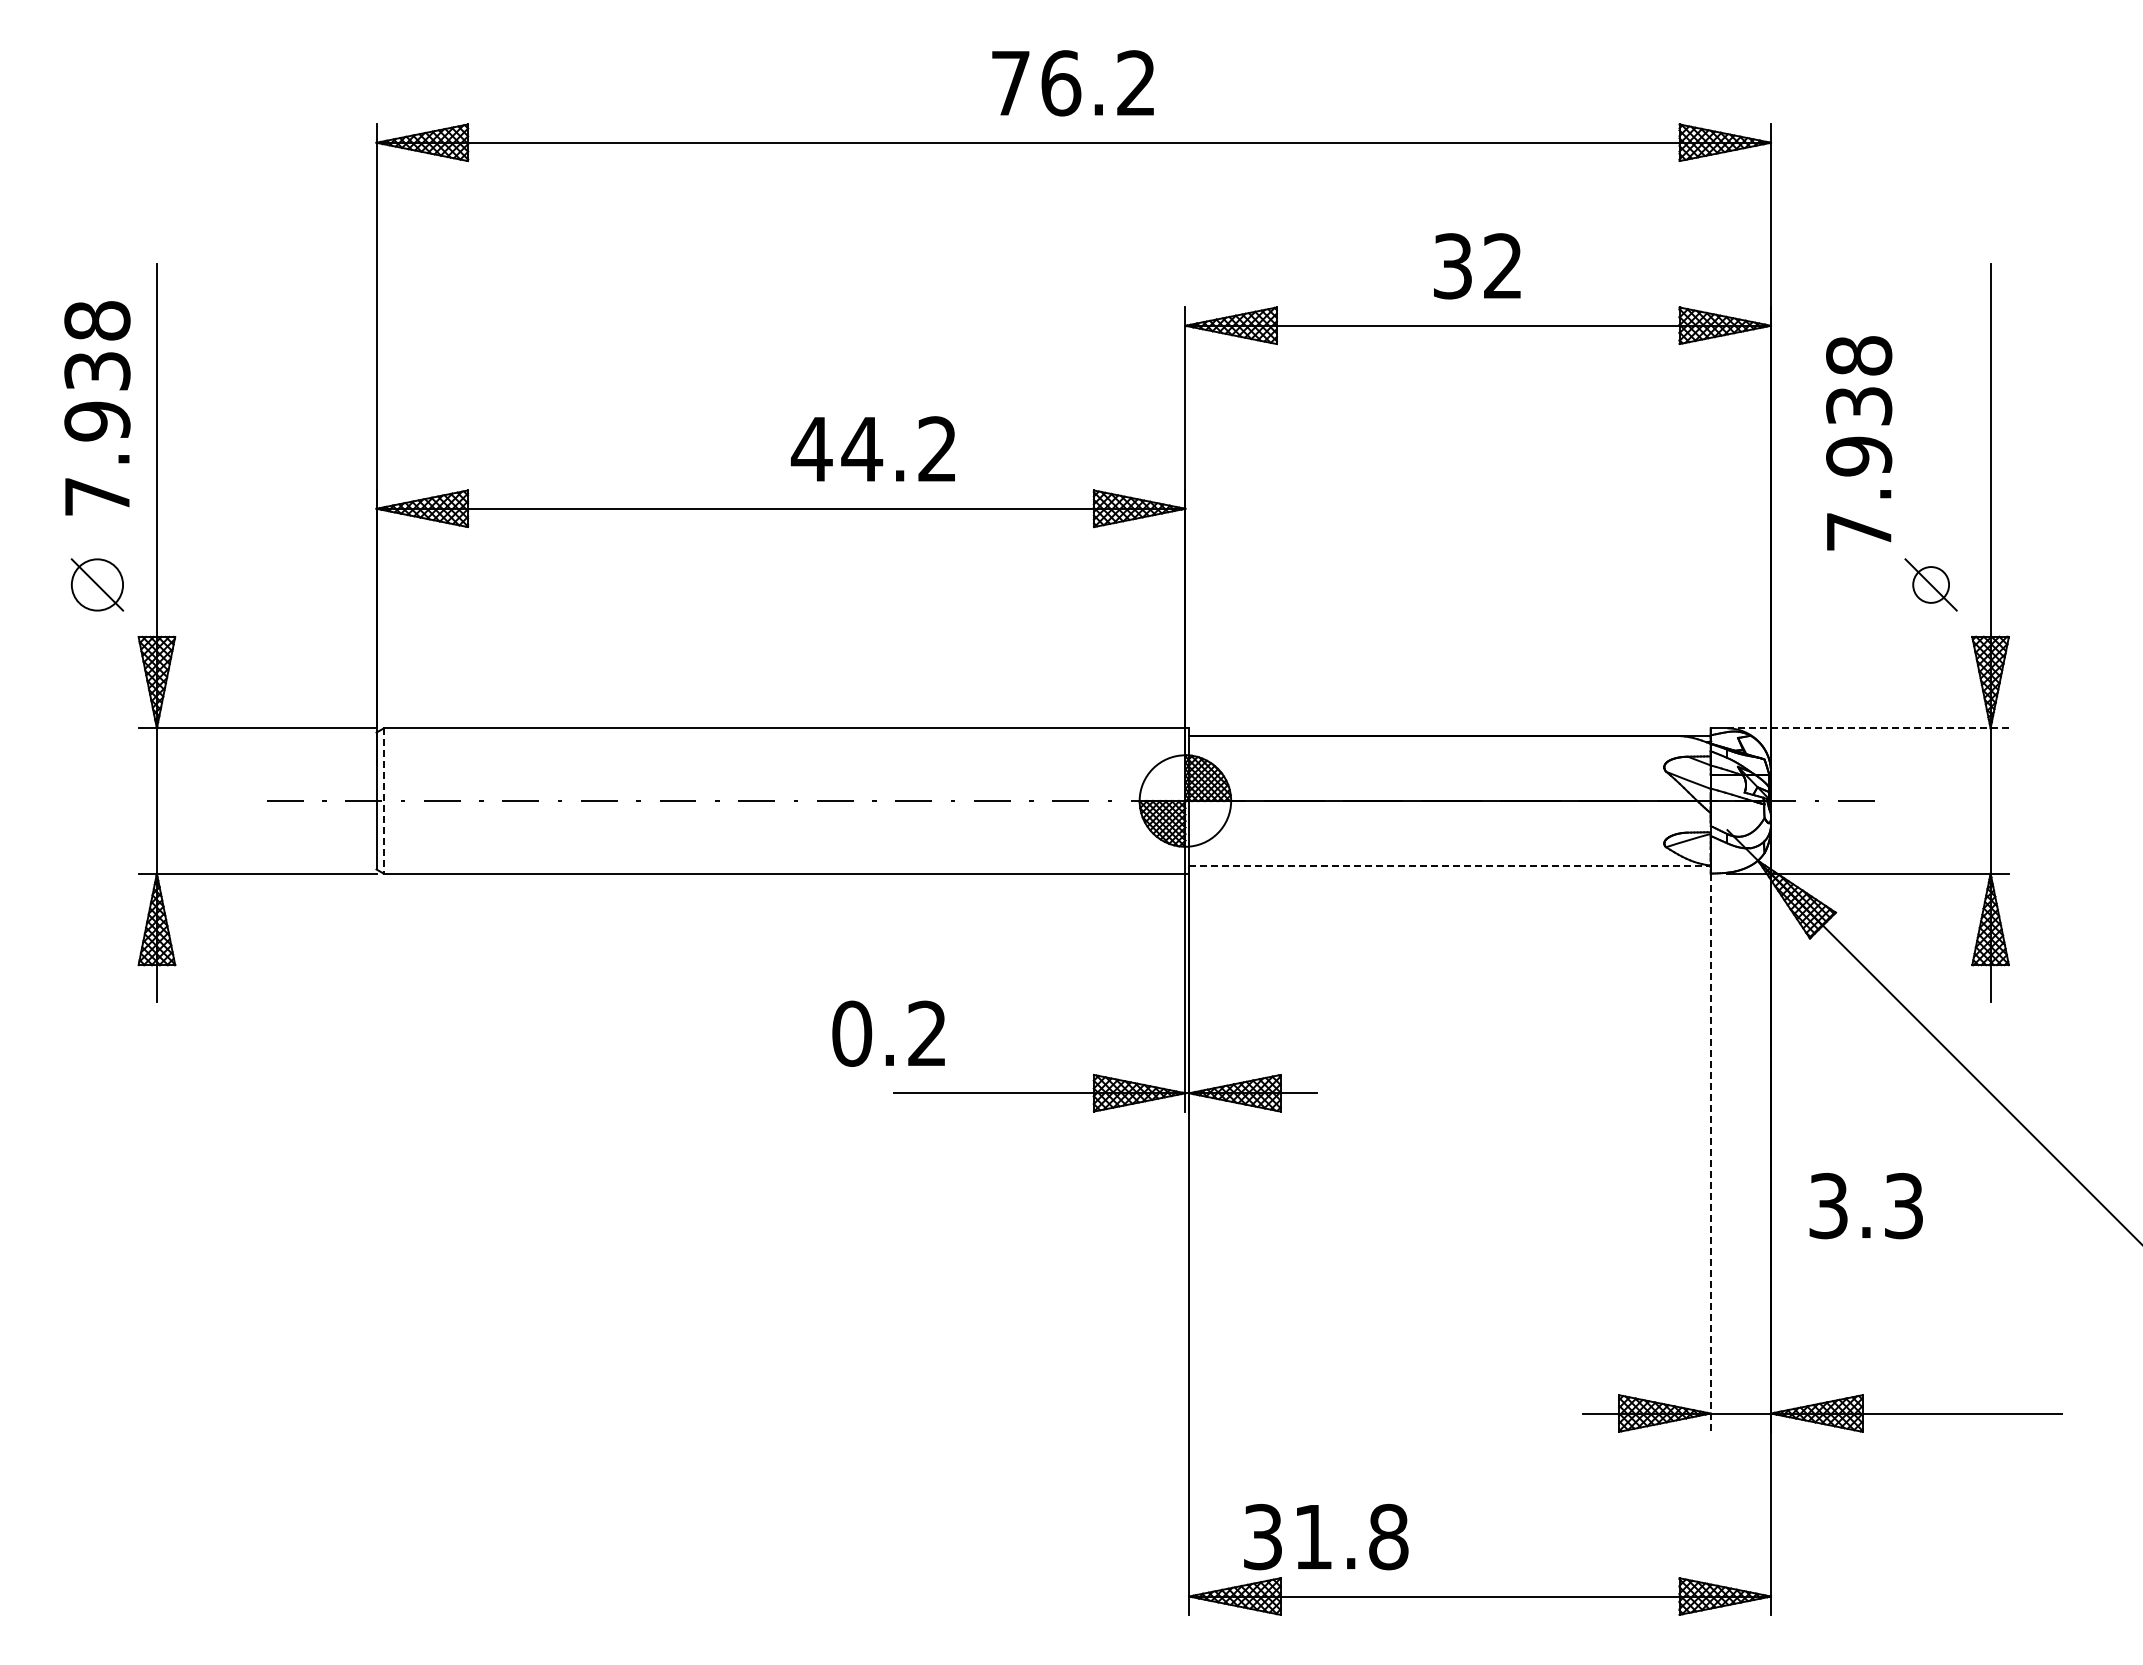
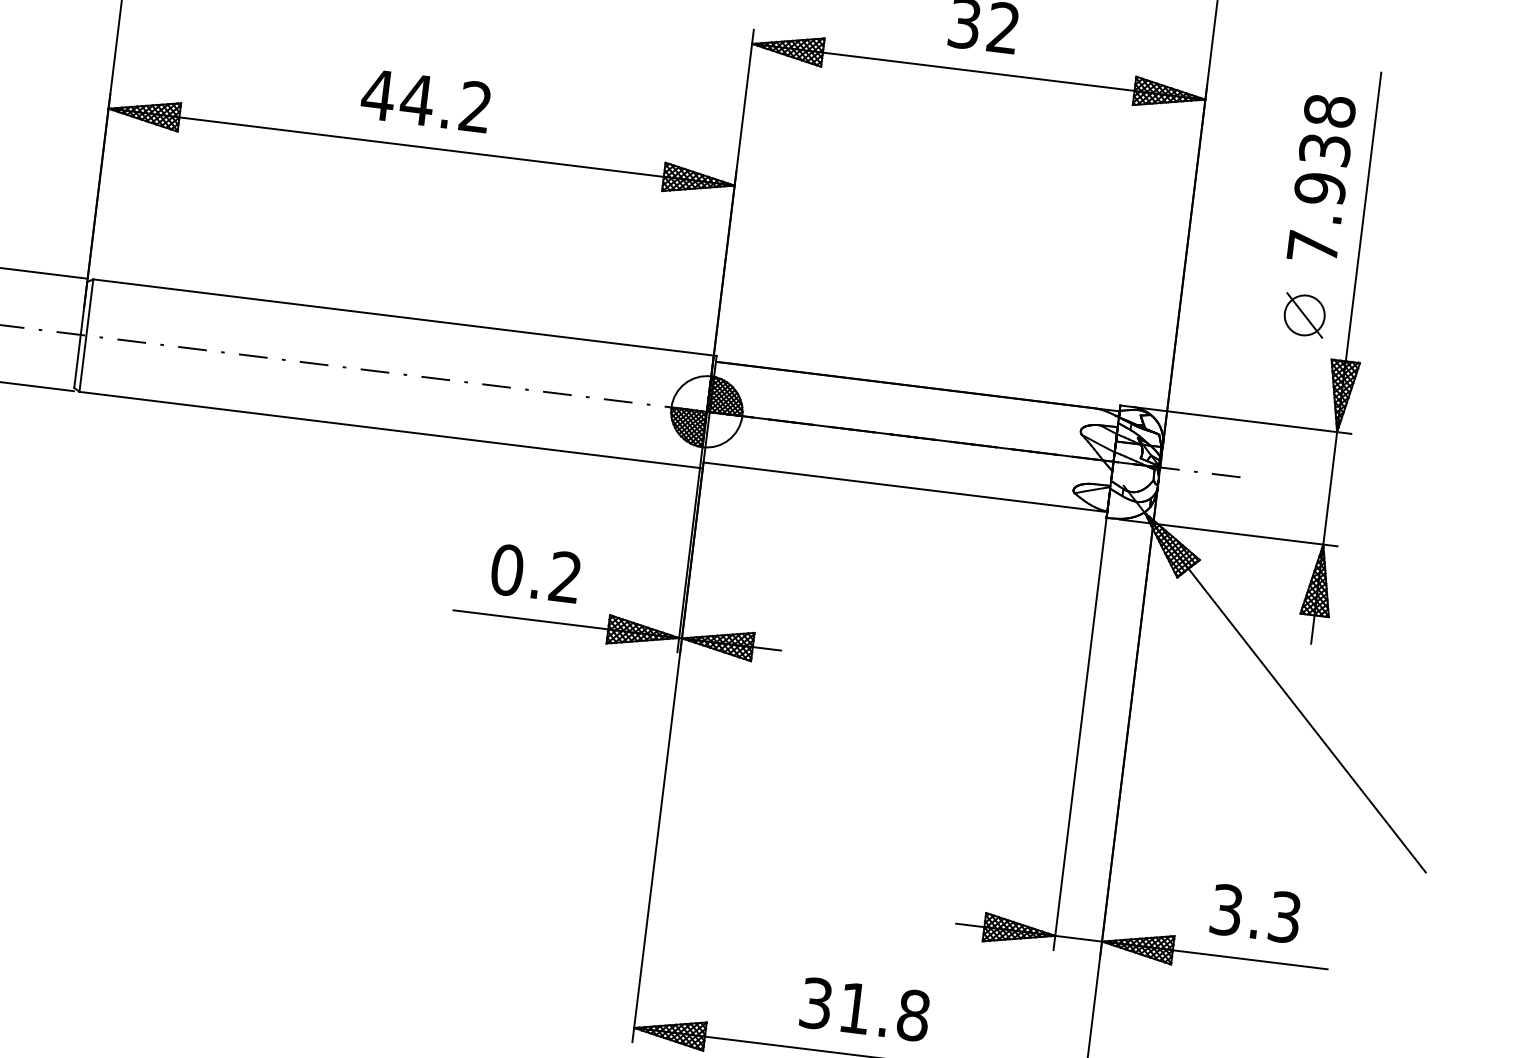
text: (1859, 443) -> (1321, 178), moved
text: (872, 448) -> (425, 100), moved
circle: (1930, 584) -> (1304, 315), size x1.43
line: (1868, 728) -> (1242, 420), dashed -> solid
line: (383, 801) -> (86, 335), dashed -> solid
line: (1449, 866) -> (905, 487), dashed -> solid
text: (888, 1033) -> (535, 573), moved
line: (1710, 1153) -> (1079, 734), dashed -> solid
text: (1865, 1206) -> (1255, 914), moved
text: (1326, 1537) -> (865, 1009), moved

